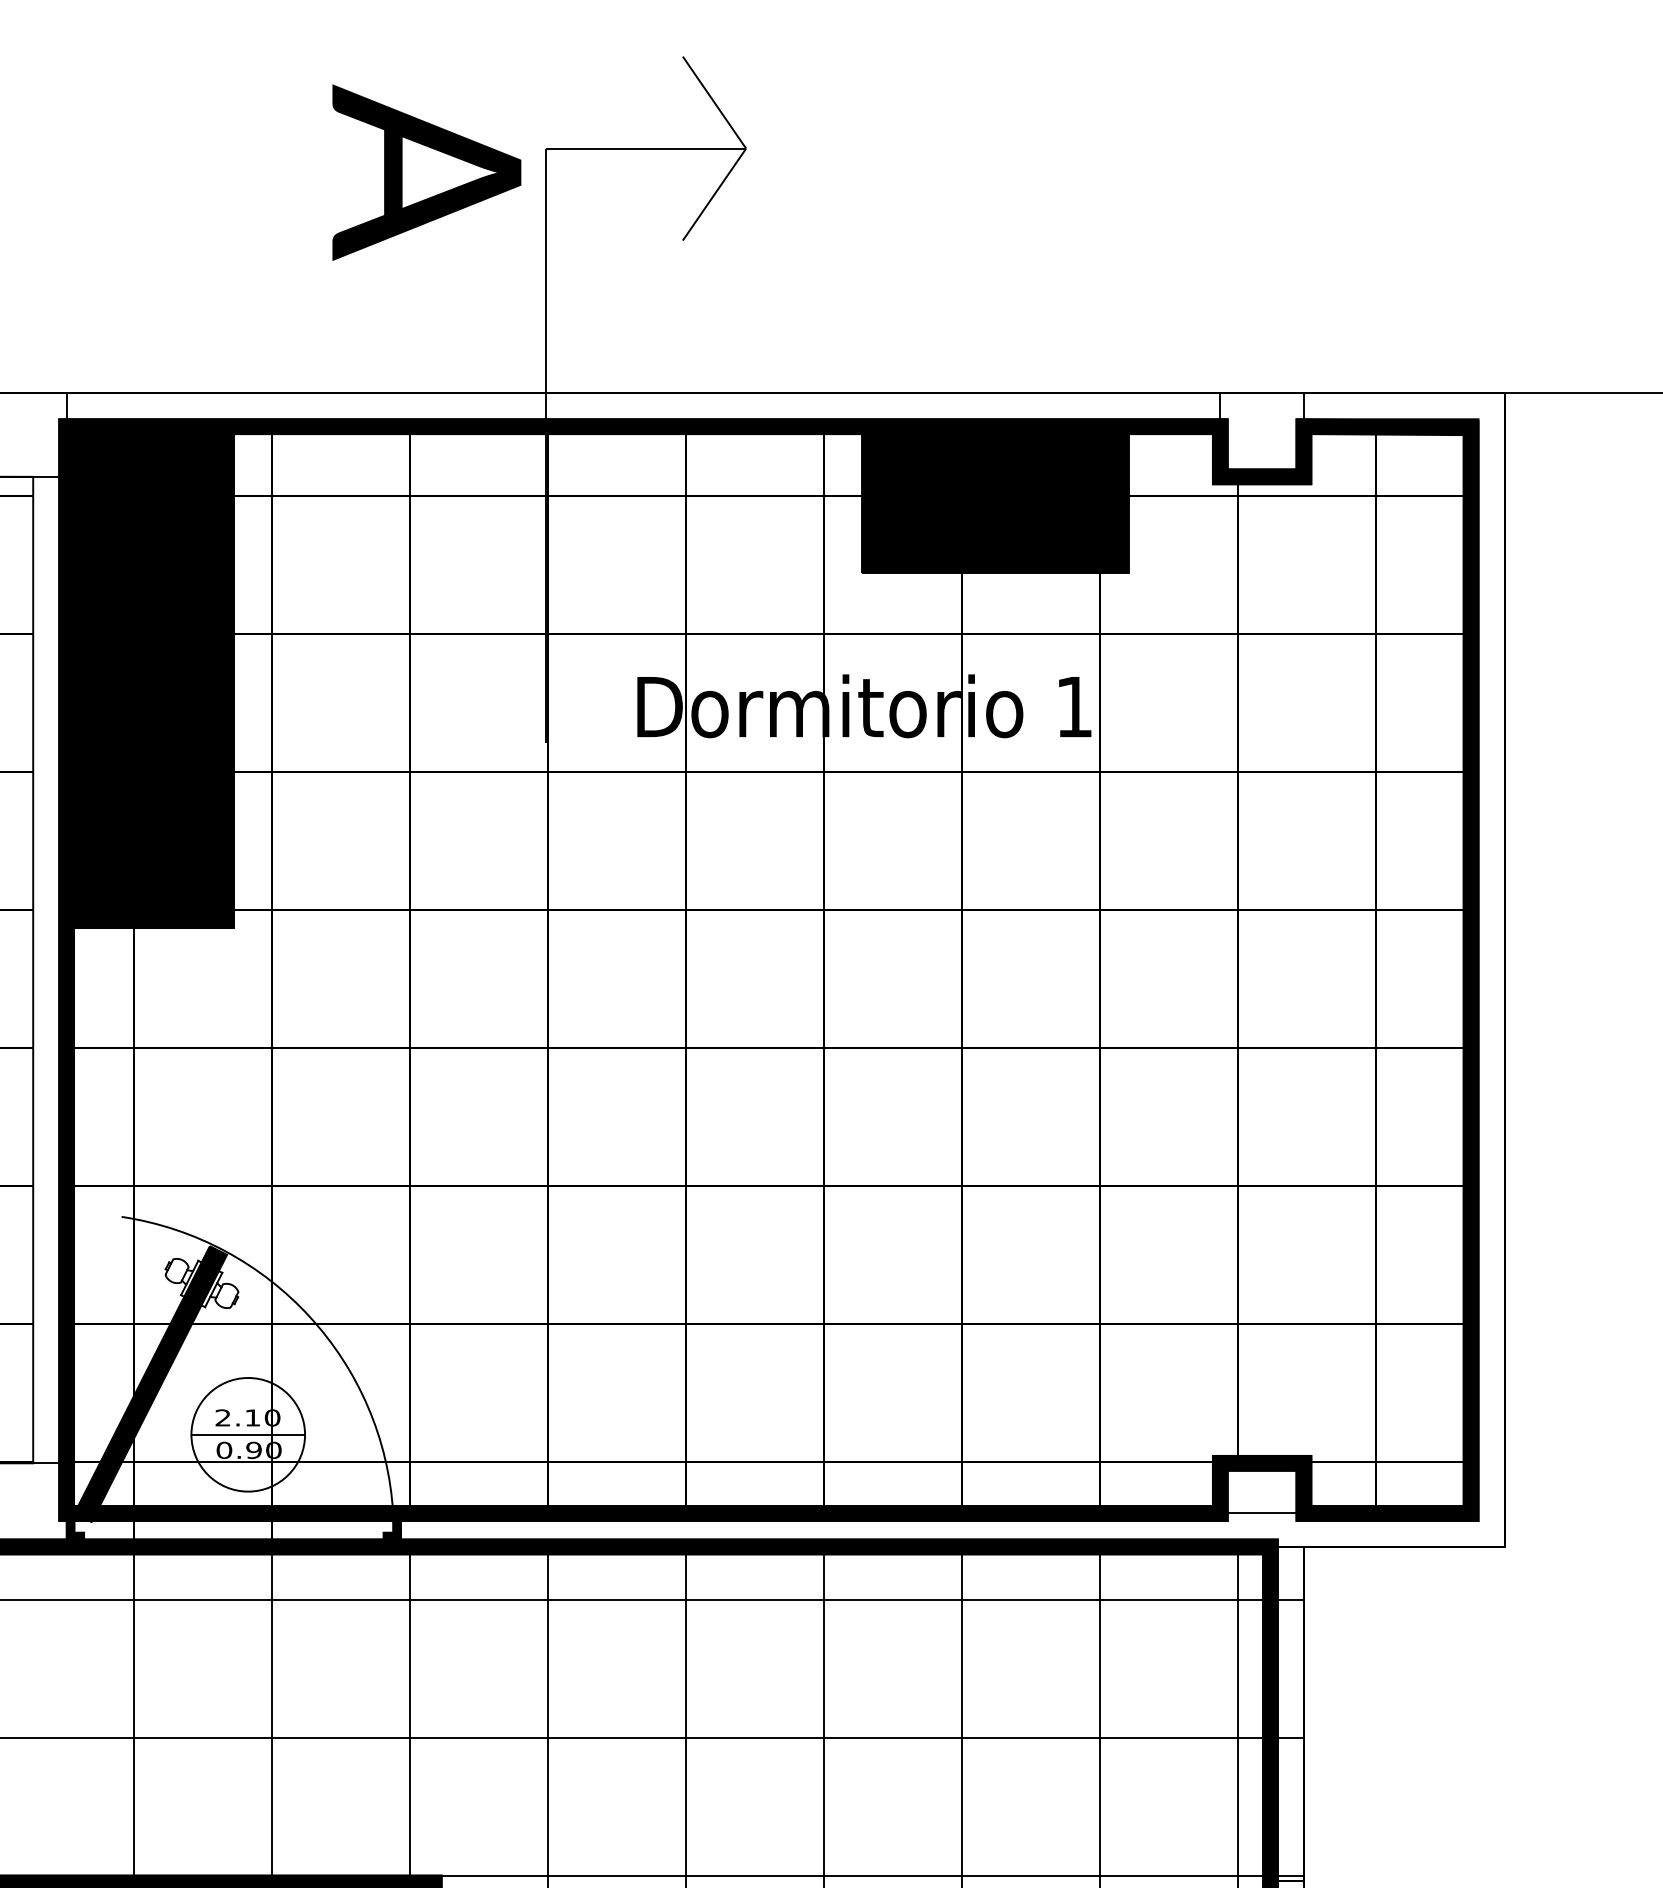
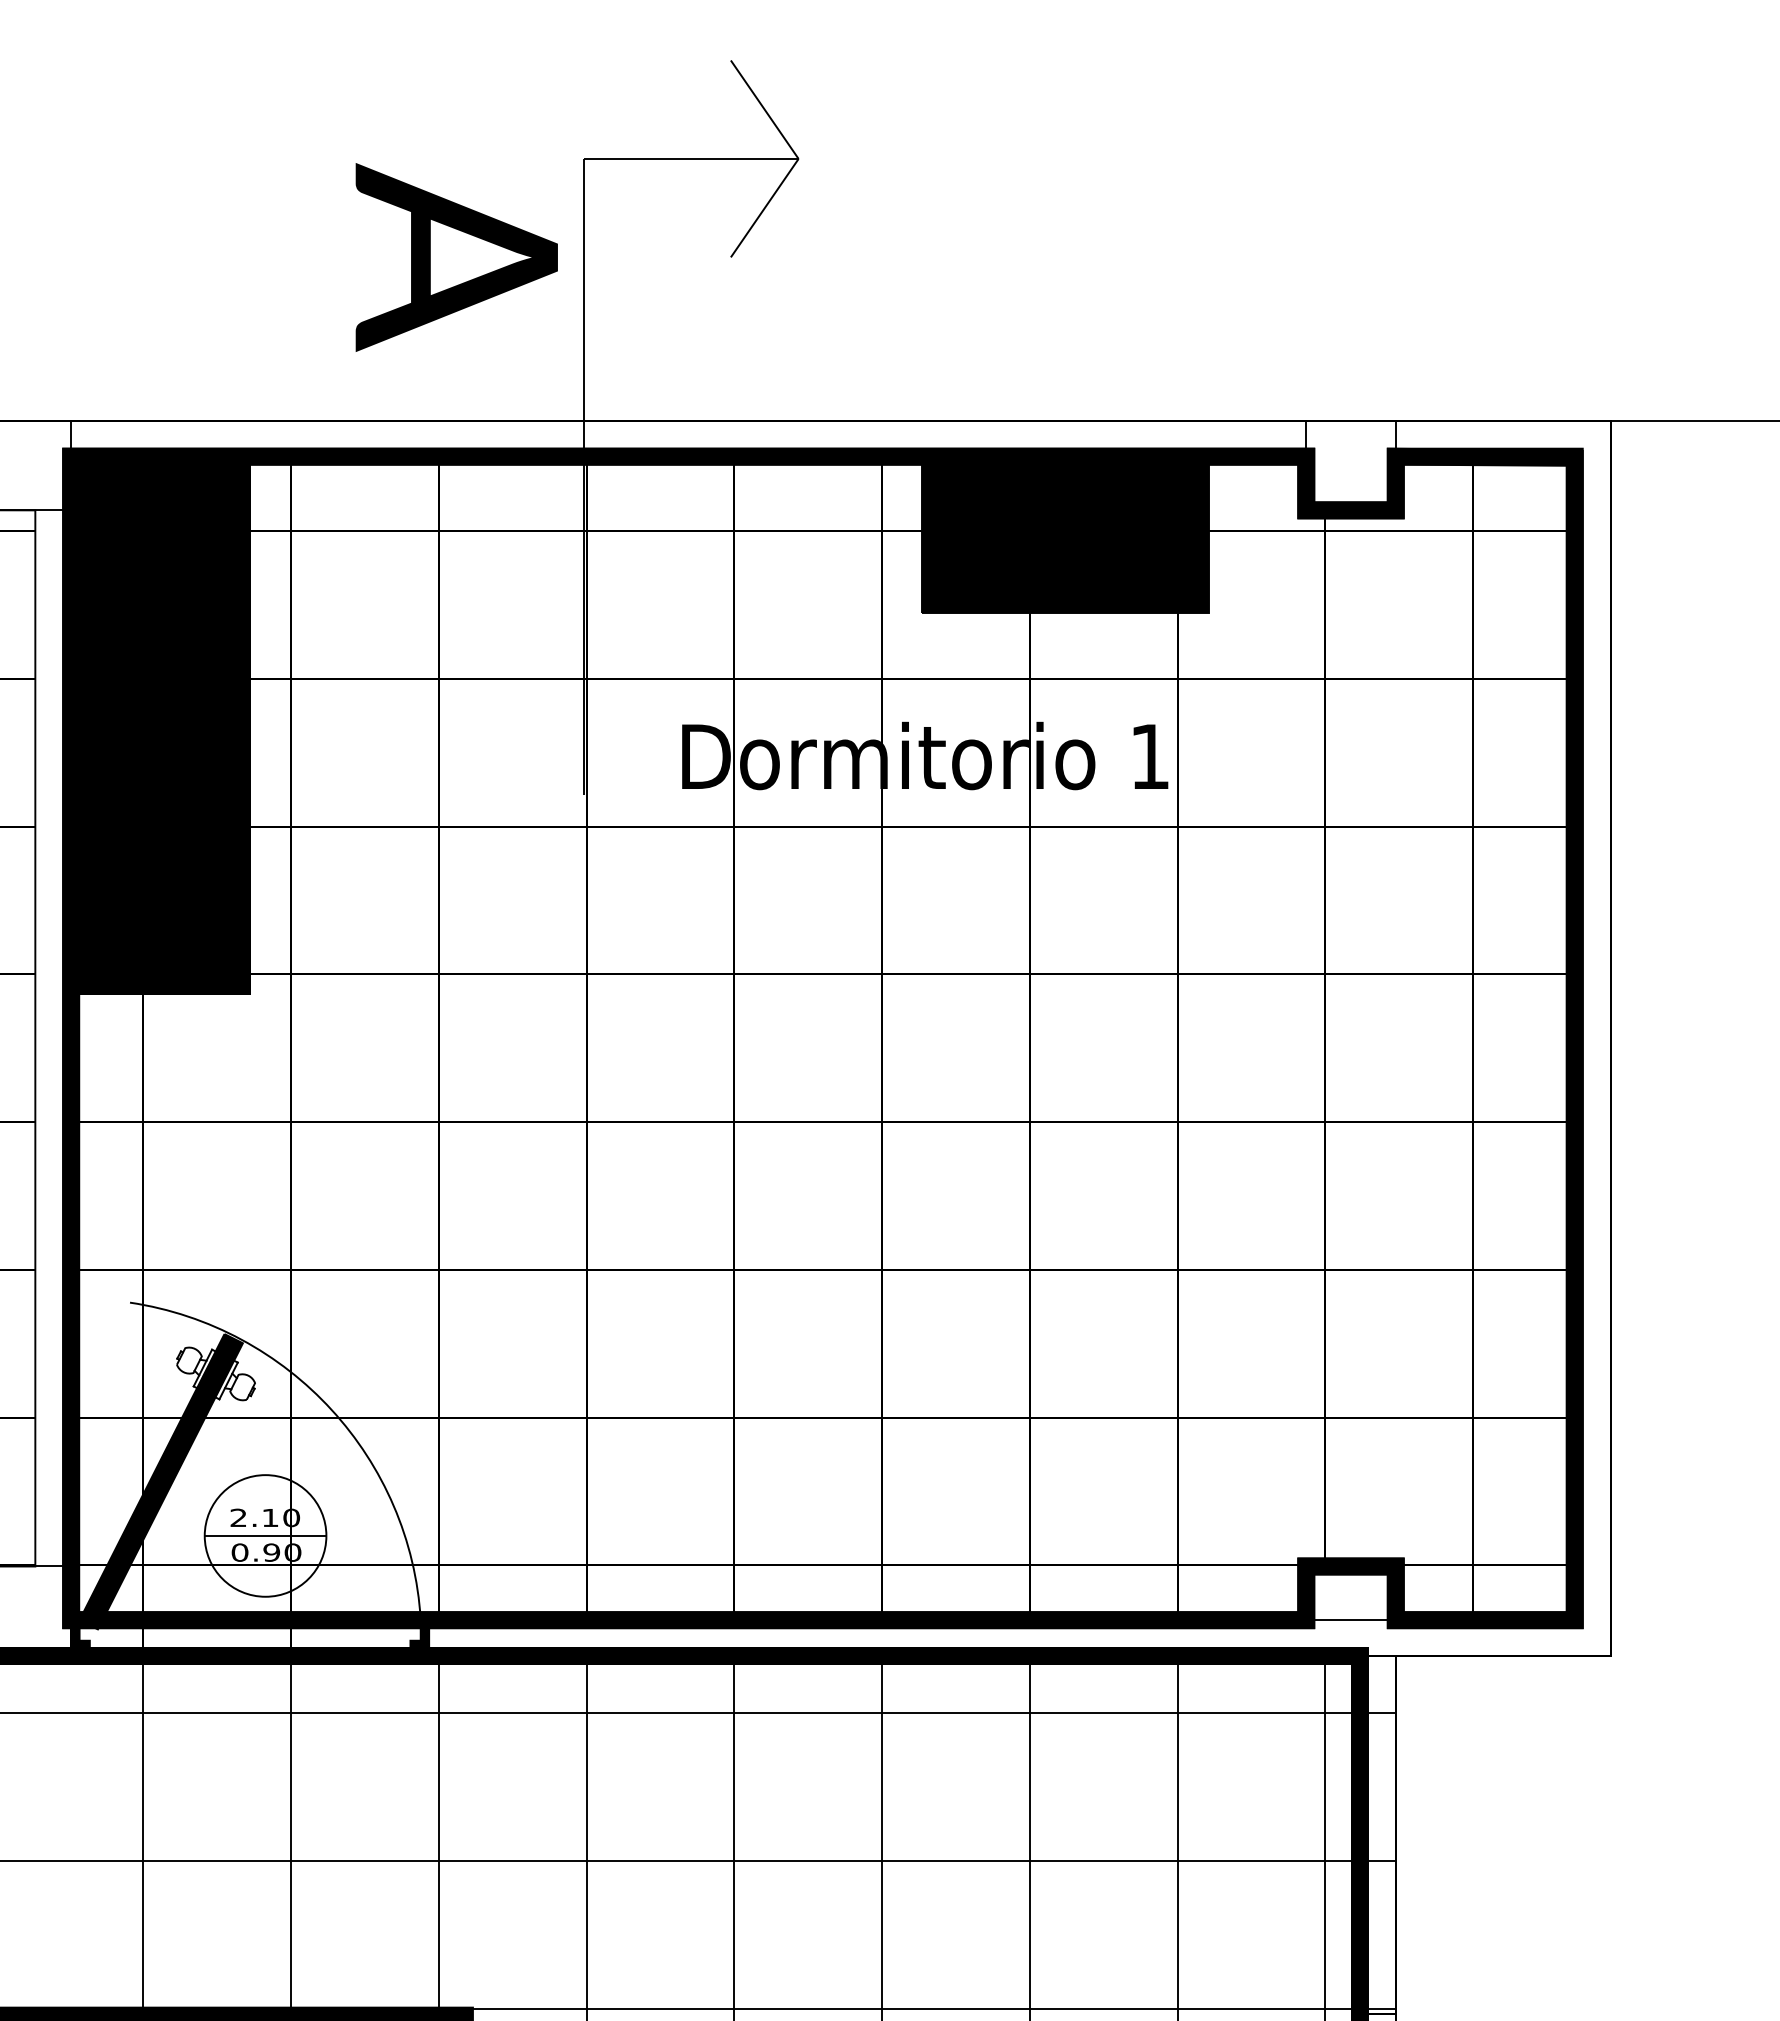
text: (426, 172) -> (456, 257), moved

